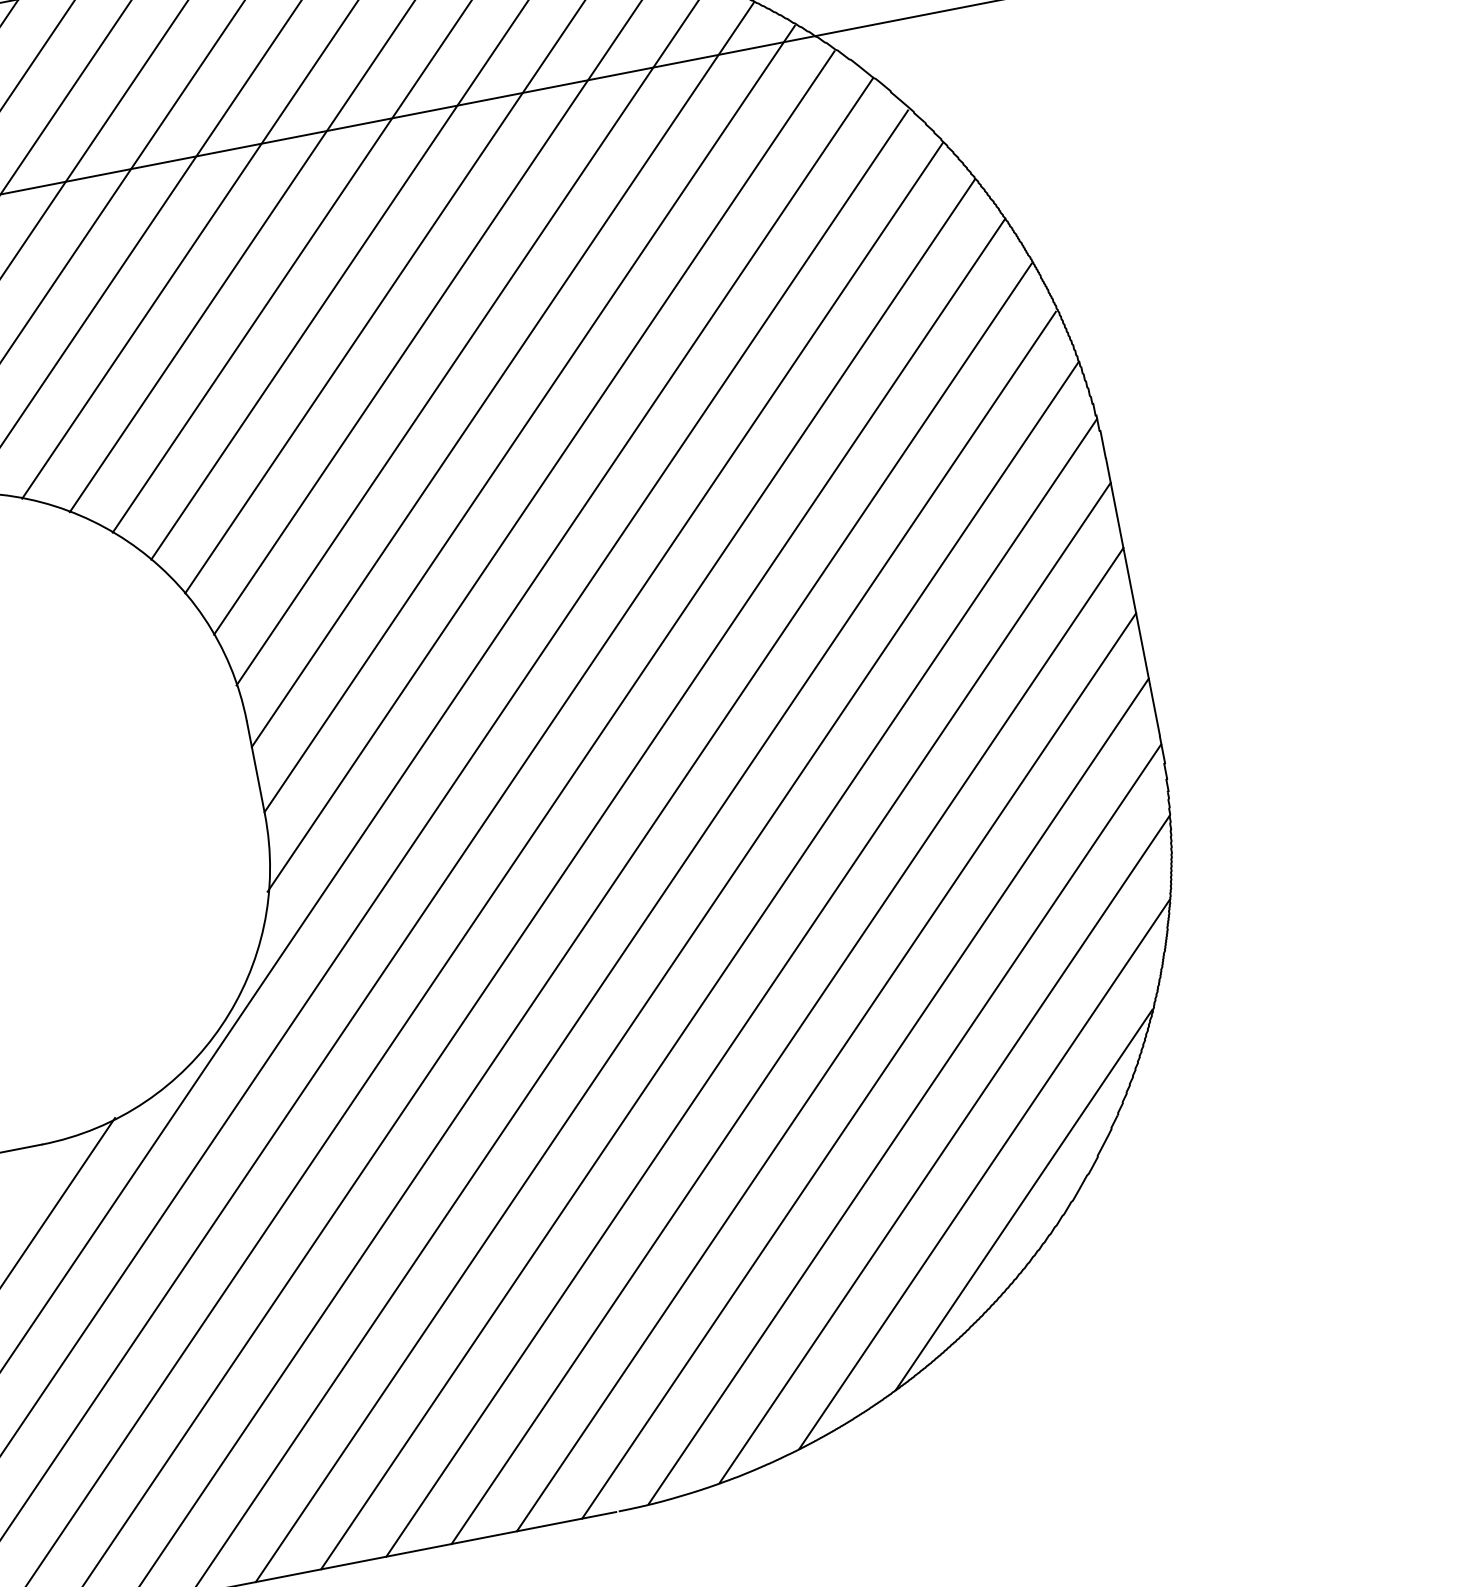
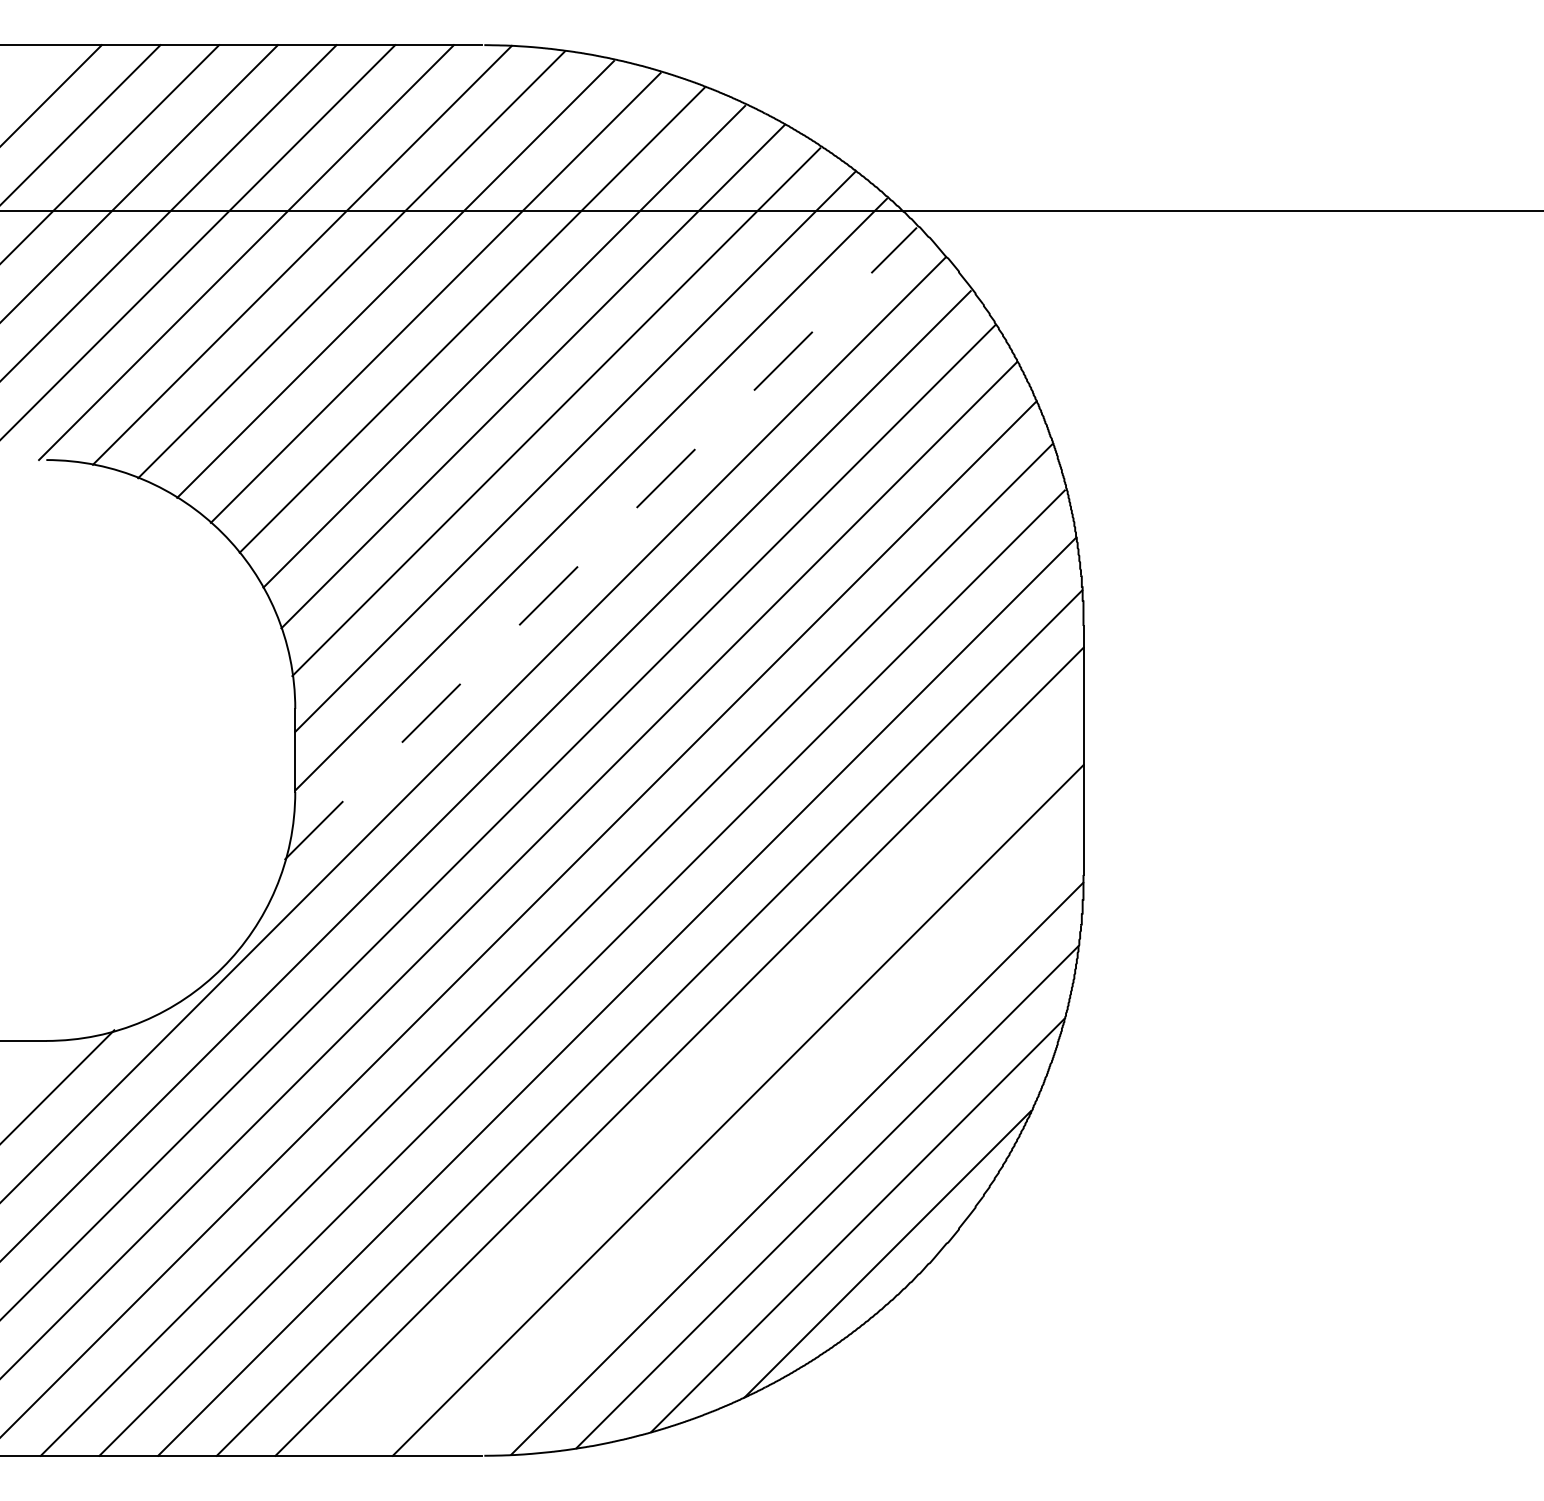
line: (551, 471) -> (601, 543), solid -> dashed
line: (786, 1045) -> (708, 1080), removed
line: (865, 1098) -> (767, 1139), removed

